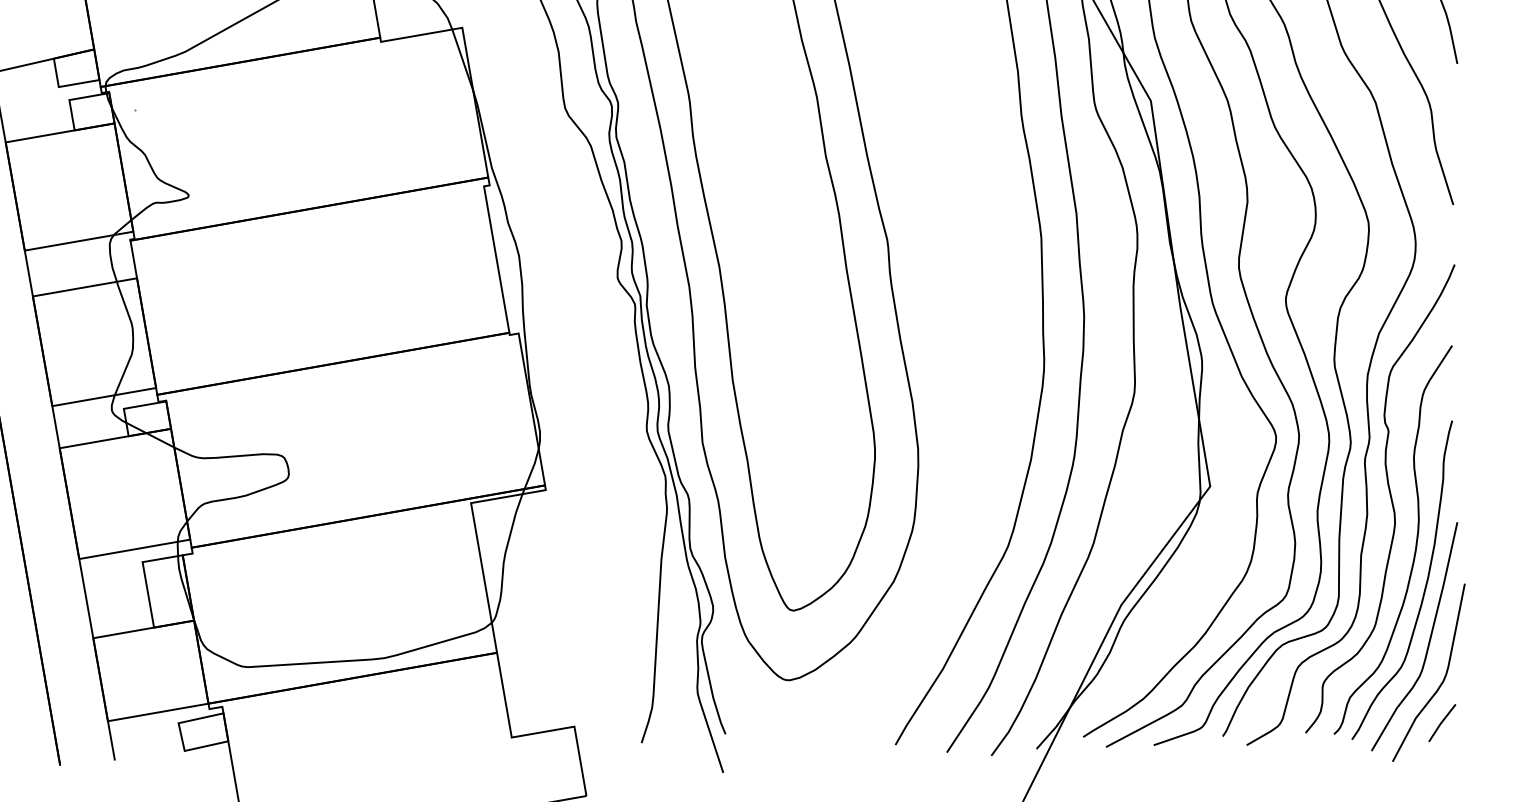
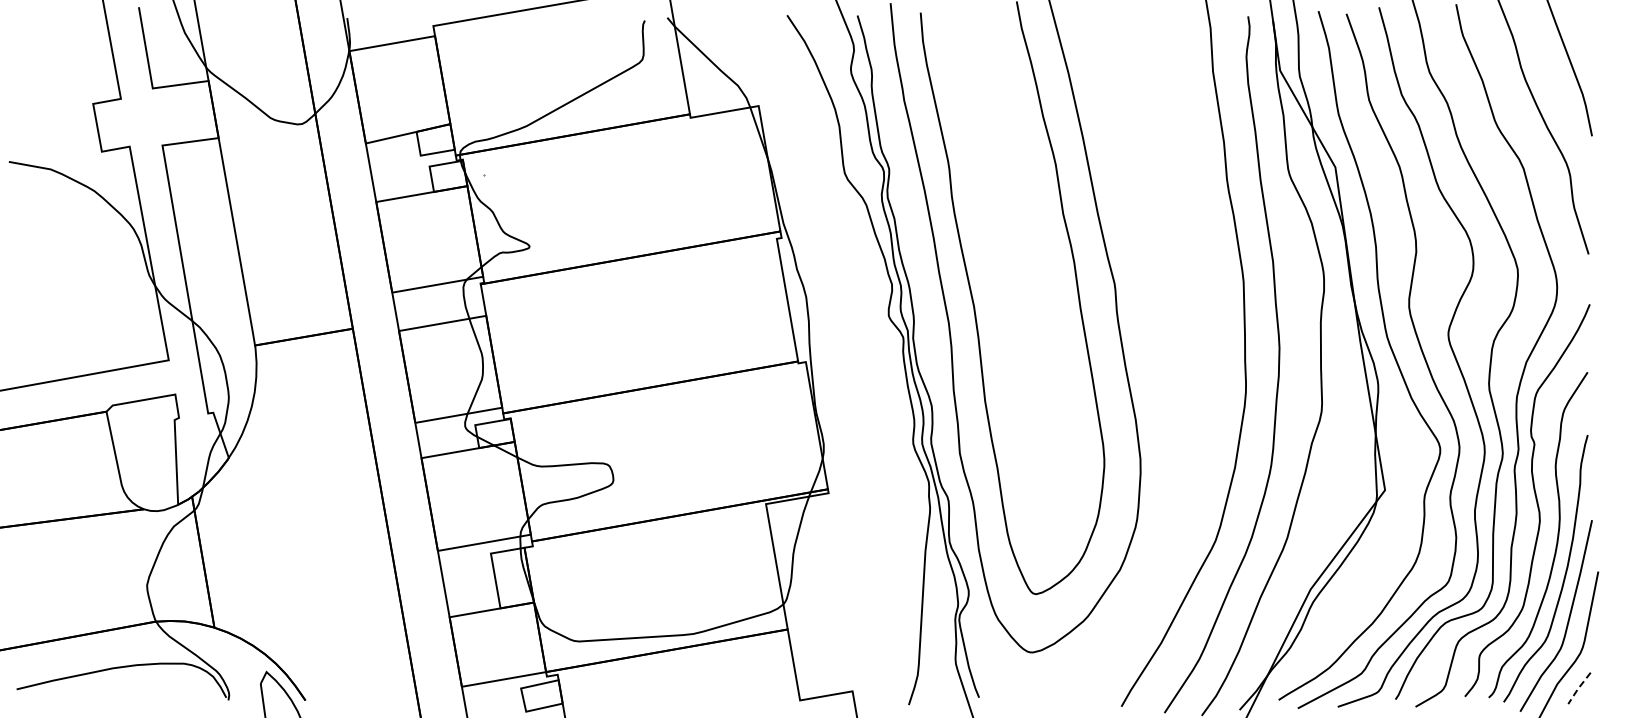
line: (1441, 723) -> (1578, 688), solid -> dashed

